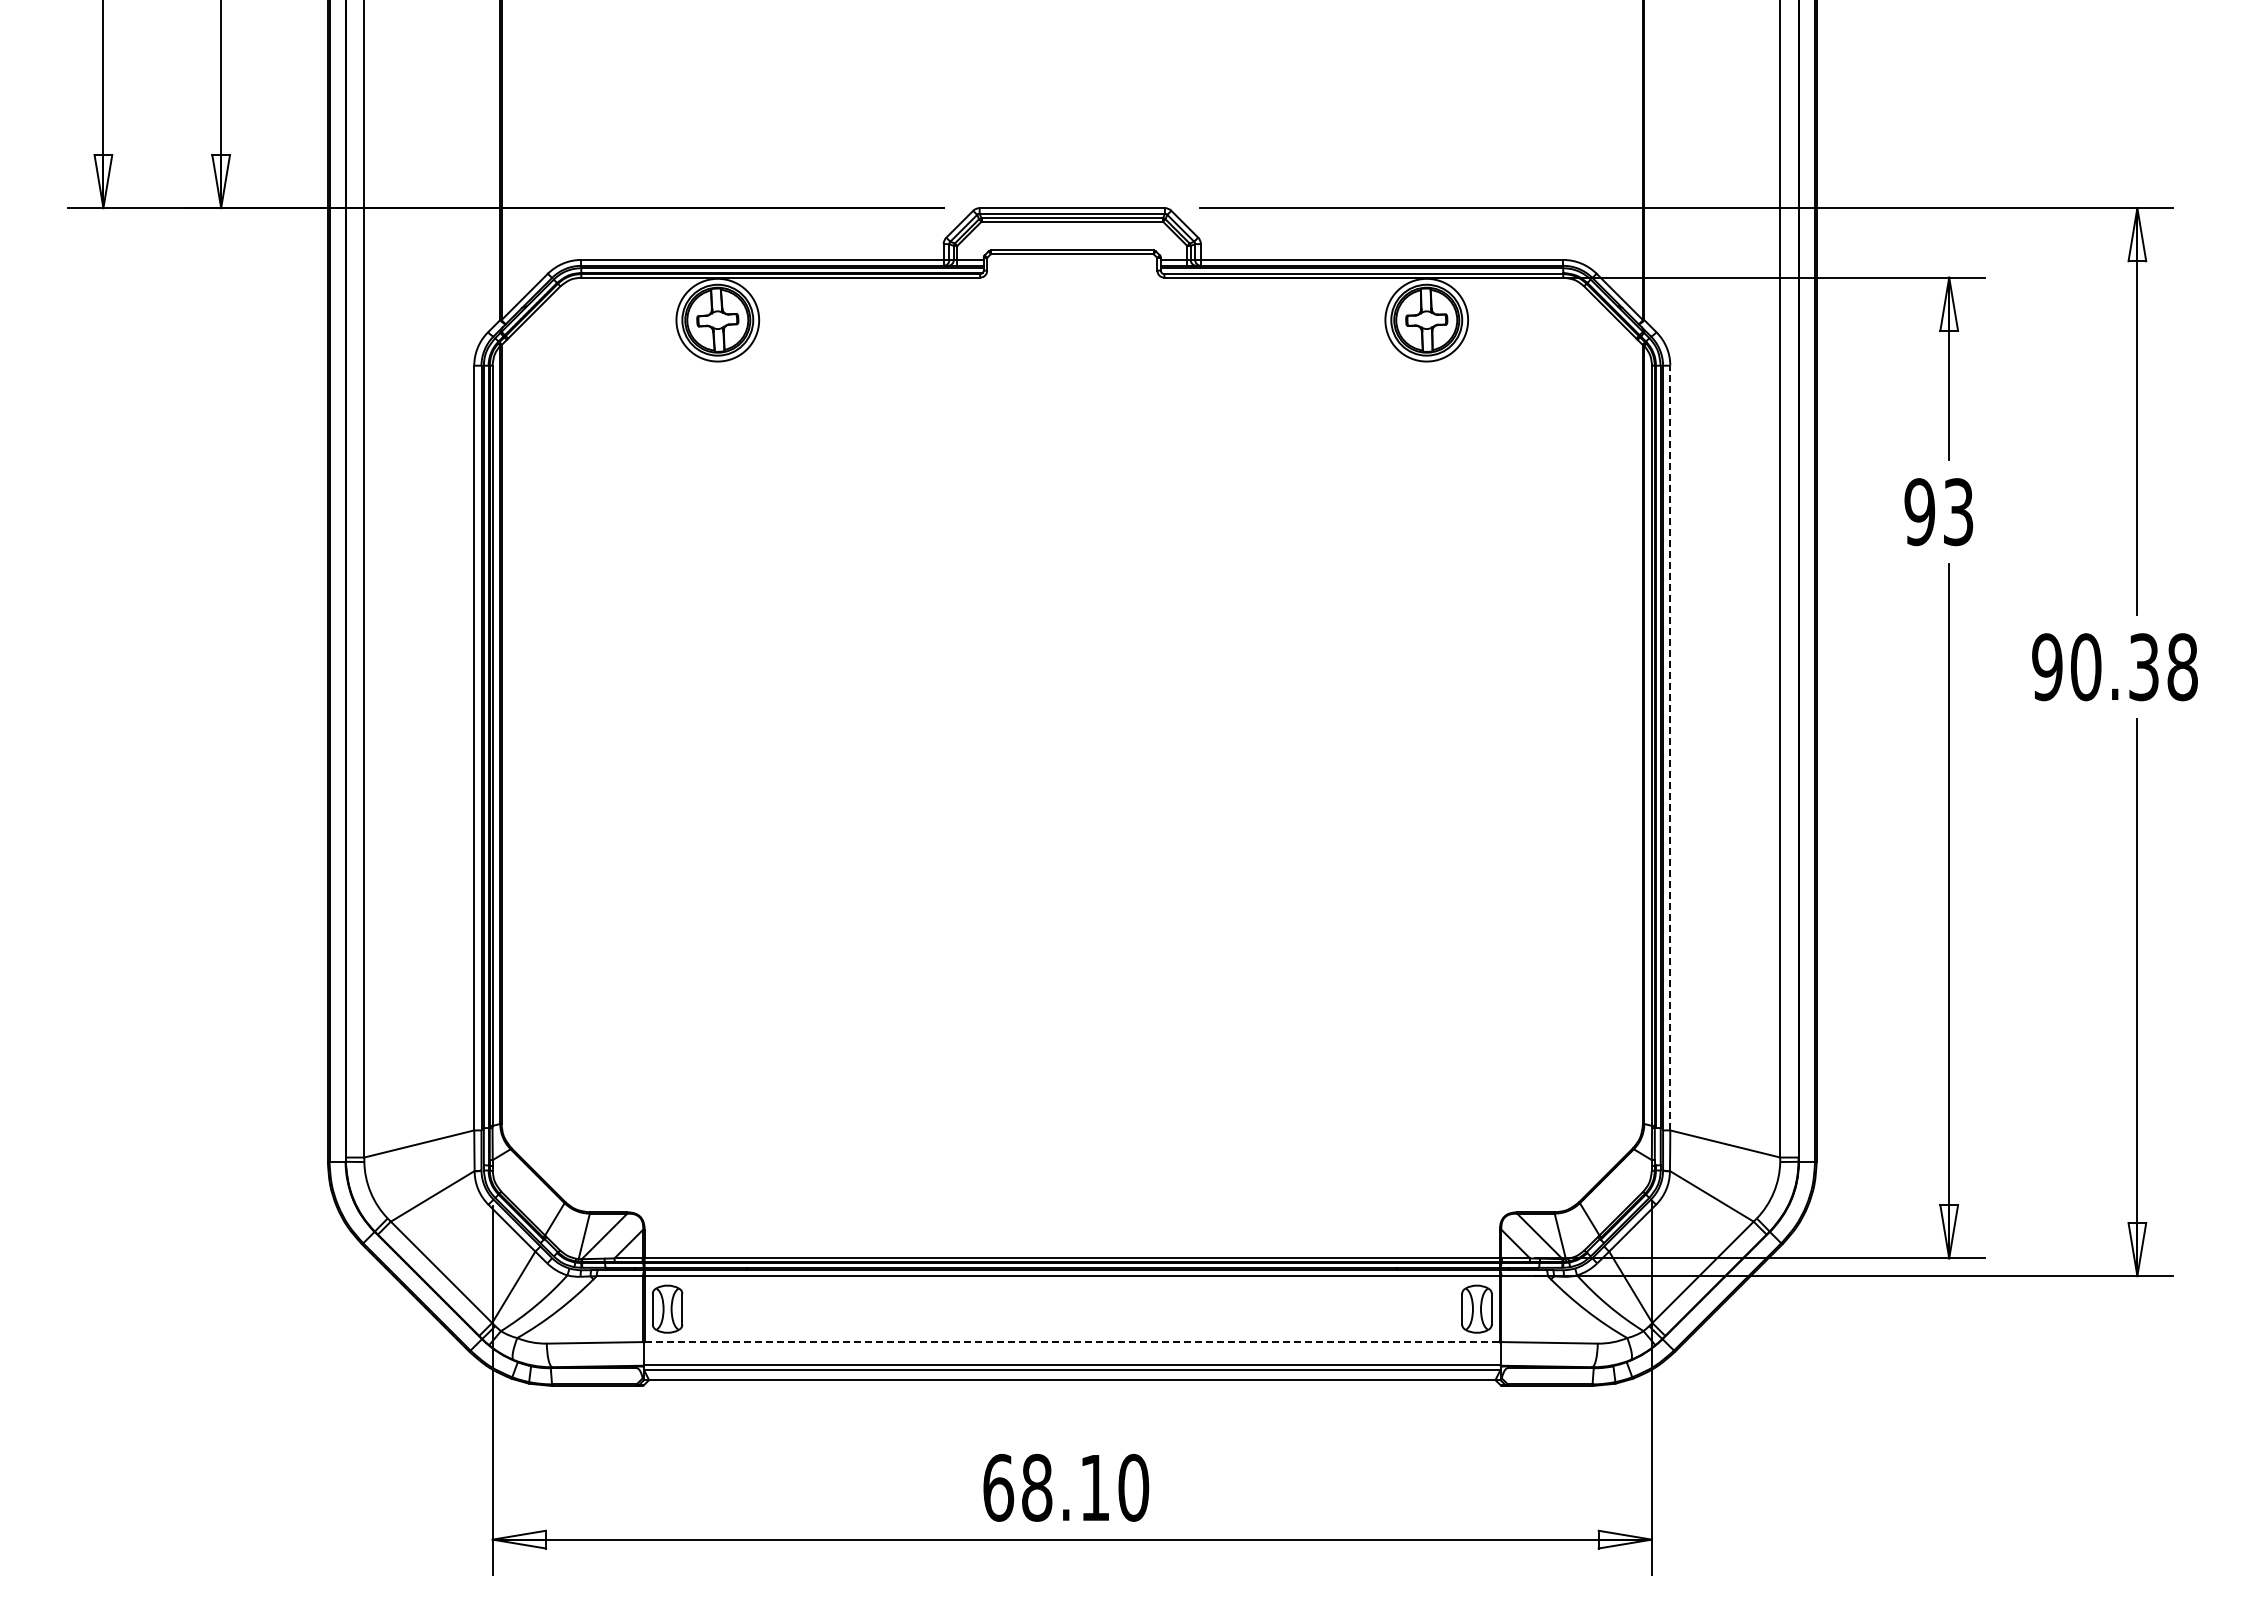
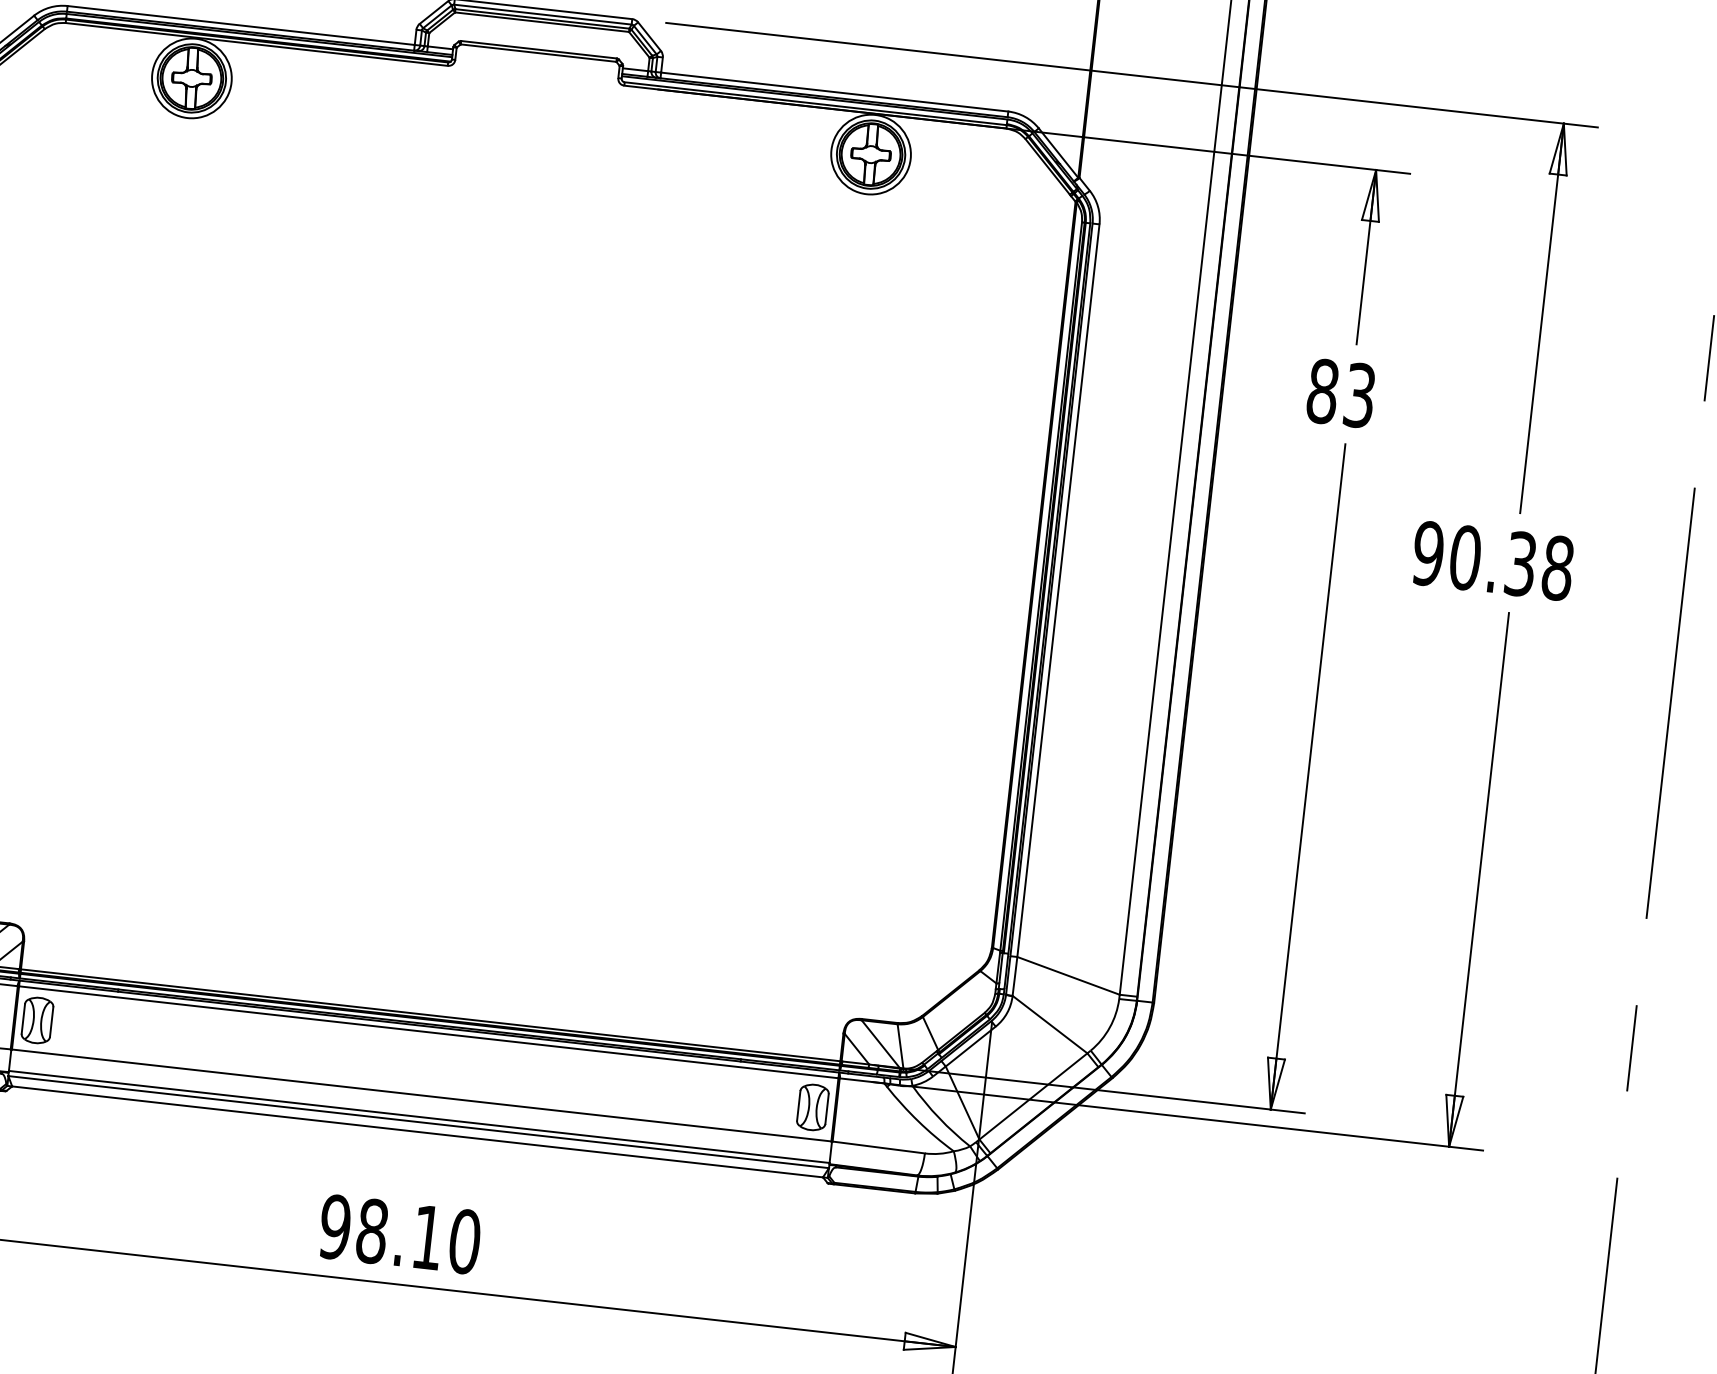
text: (1919, 512) -> (1322, 391), 93 -> 83
line: (1670, 747) -> (1058, 590), dashed -> solid
line: (1072, 1342) -> (421, 1095), dashed -> solid
text: (998, 1487) -> (335, 1226), 68.10 -> 98.10

